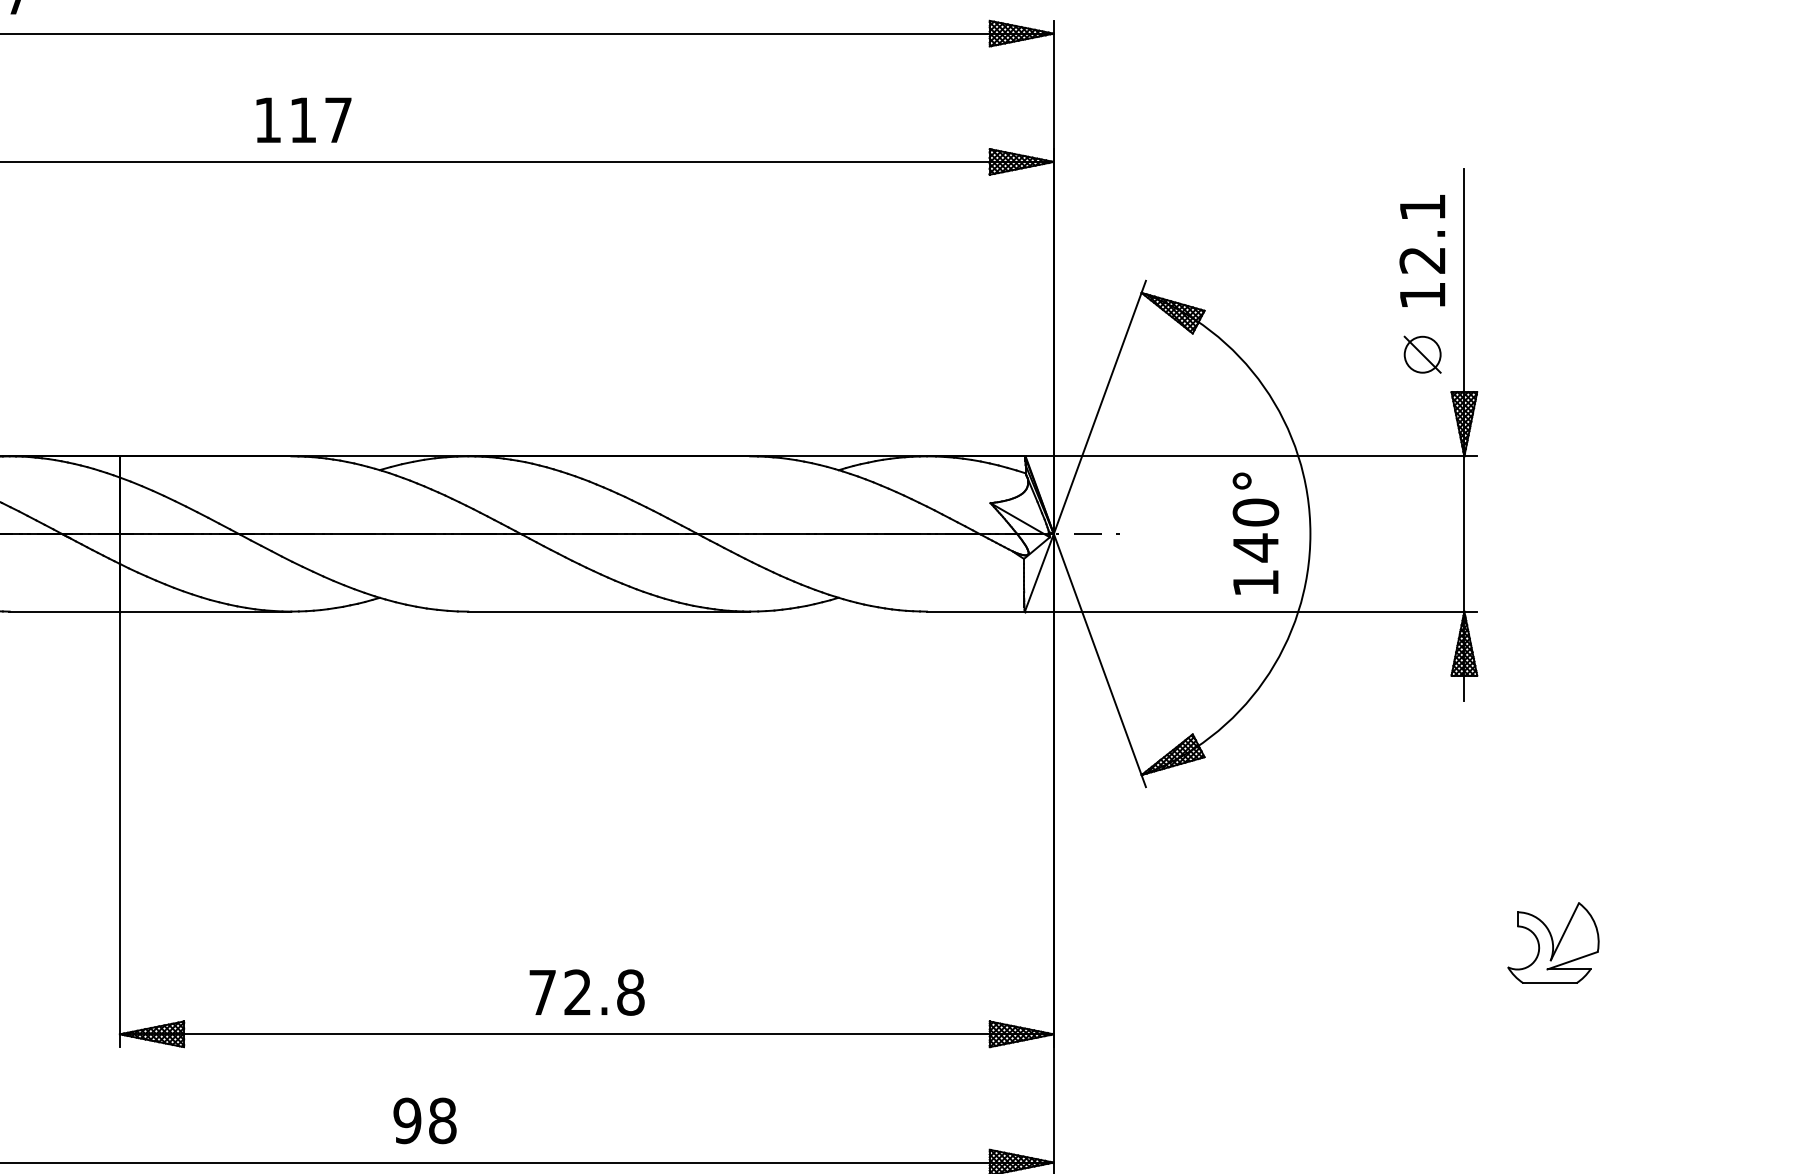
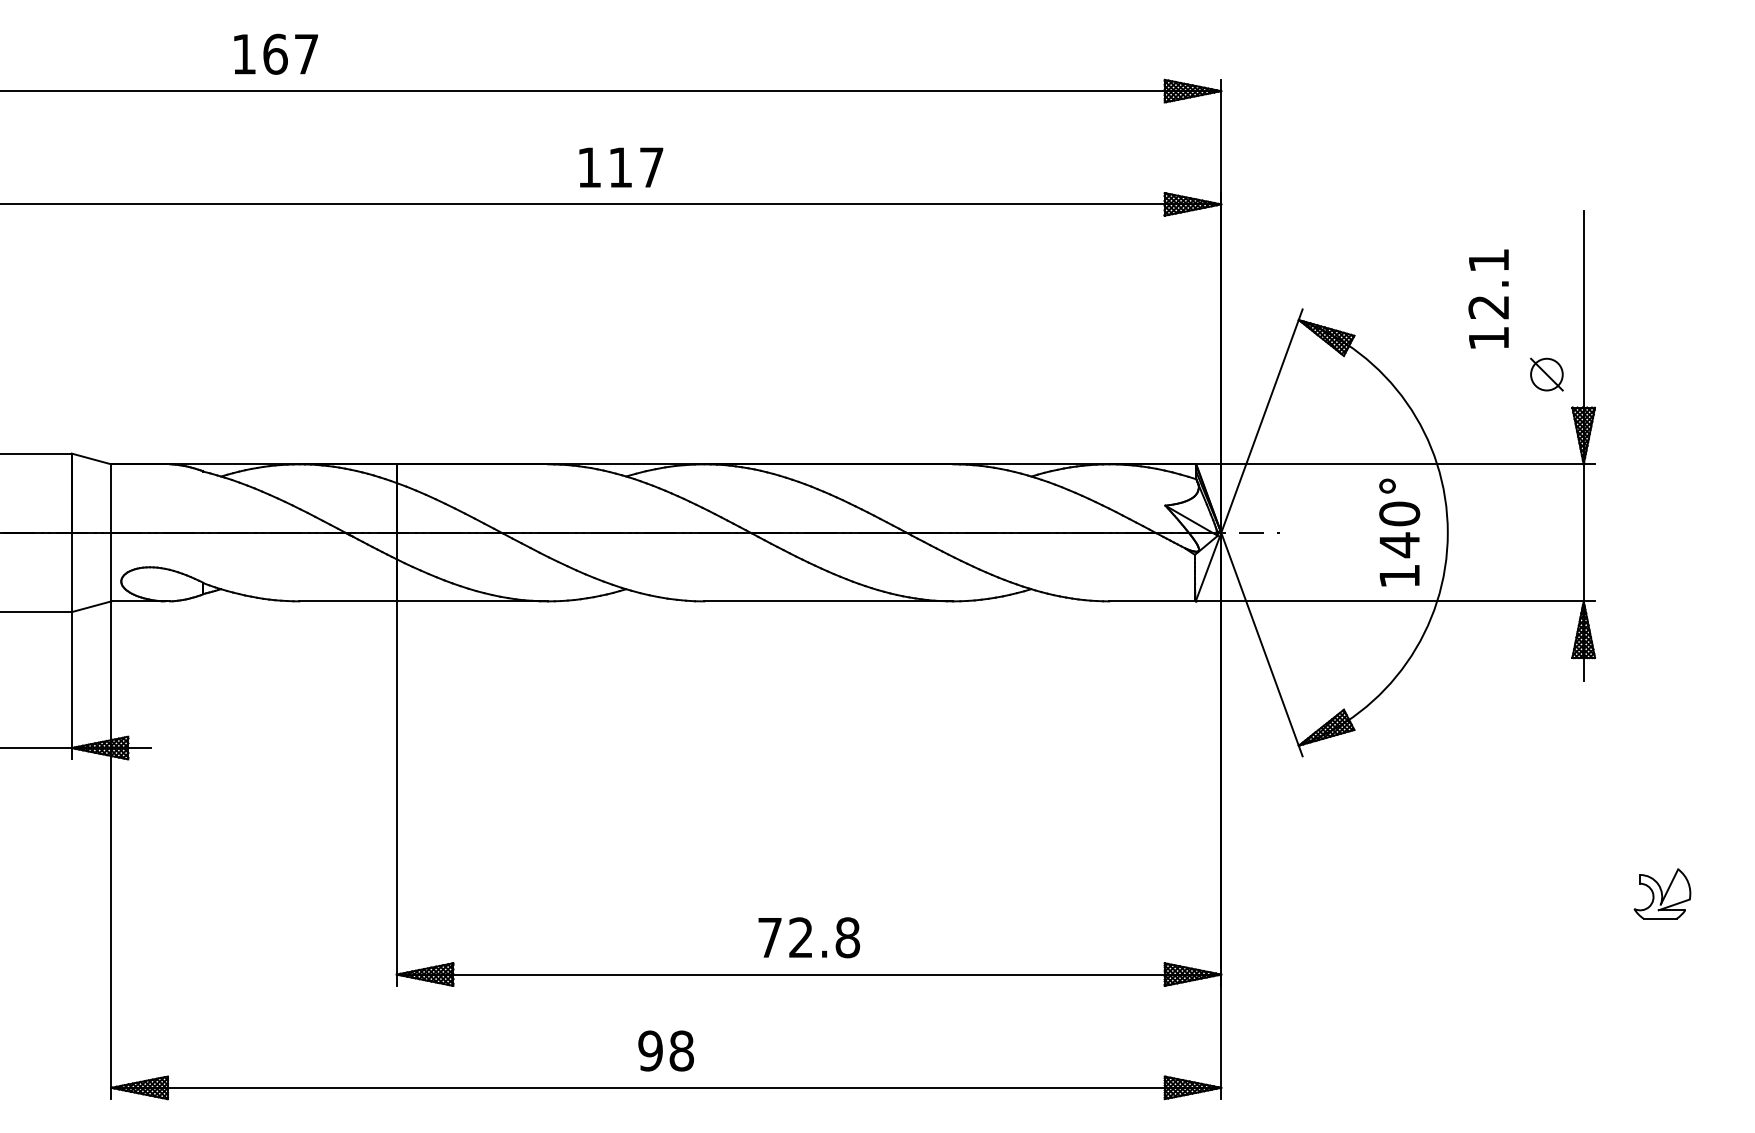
text: (304, 120) -> (621, 167), moved
text: (1422, 250) -> (1488, 298), moved
part: (1553, 942) -> (1662, 893), size x0.7

